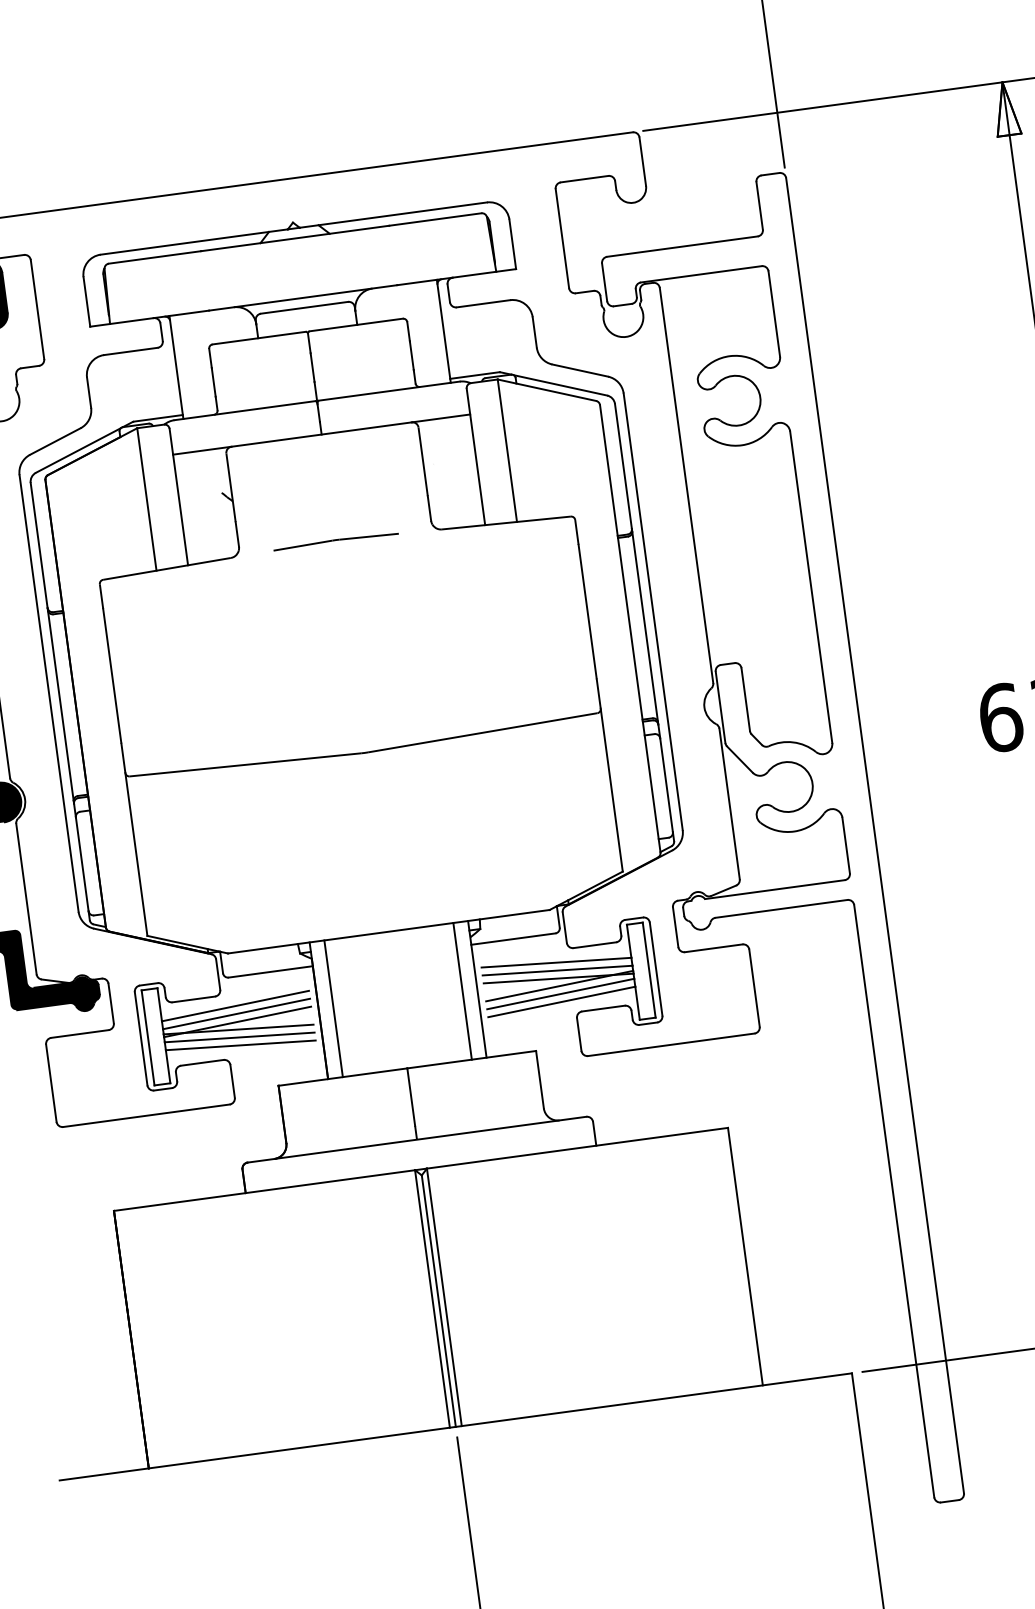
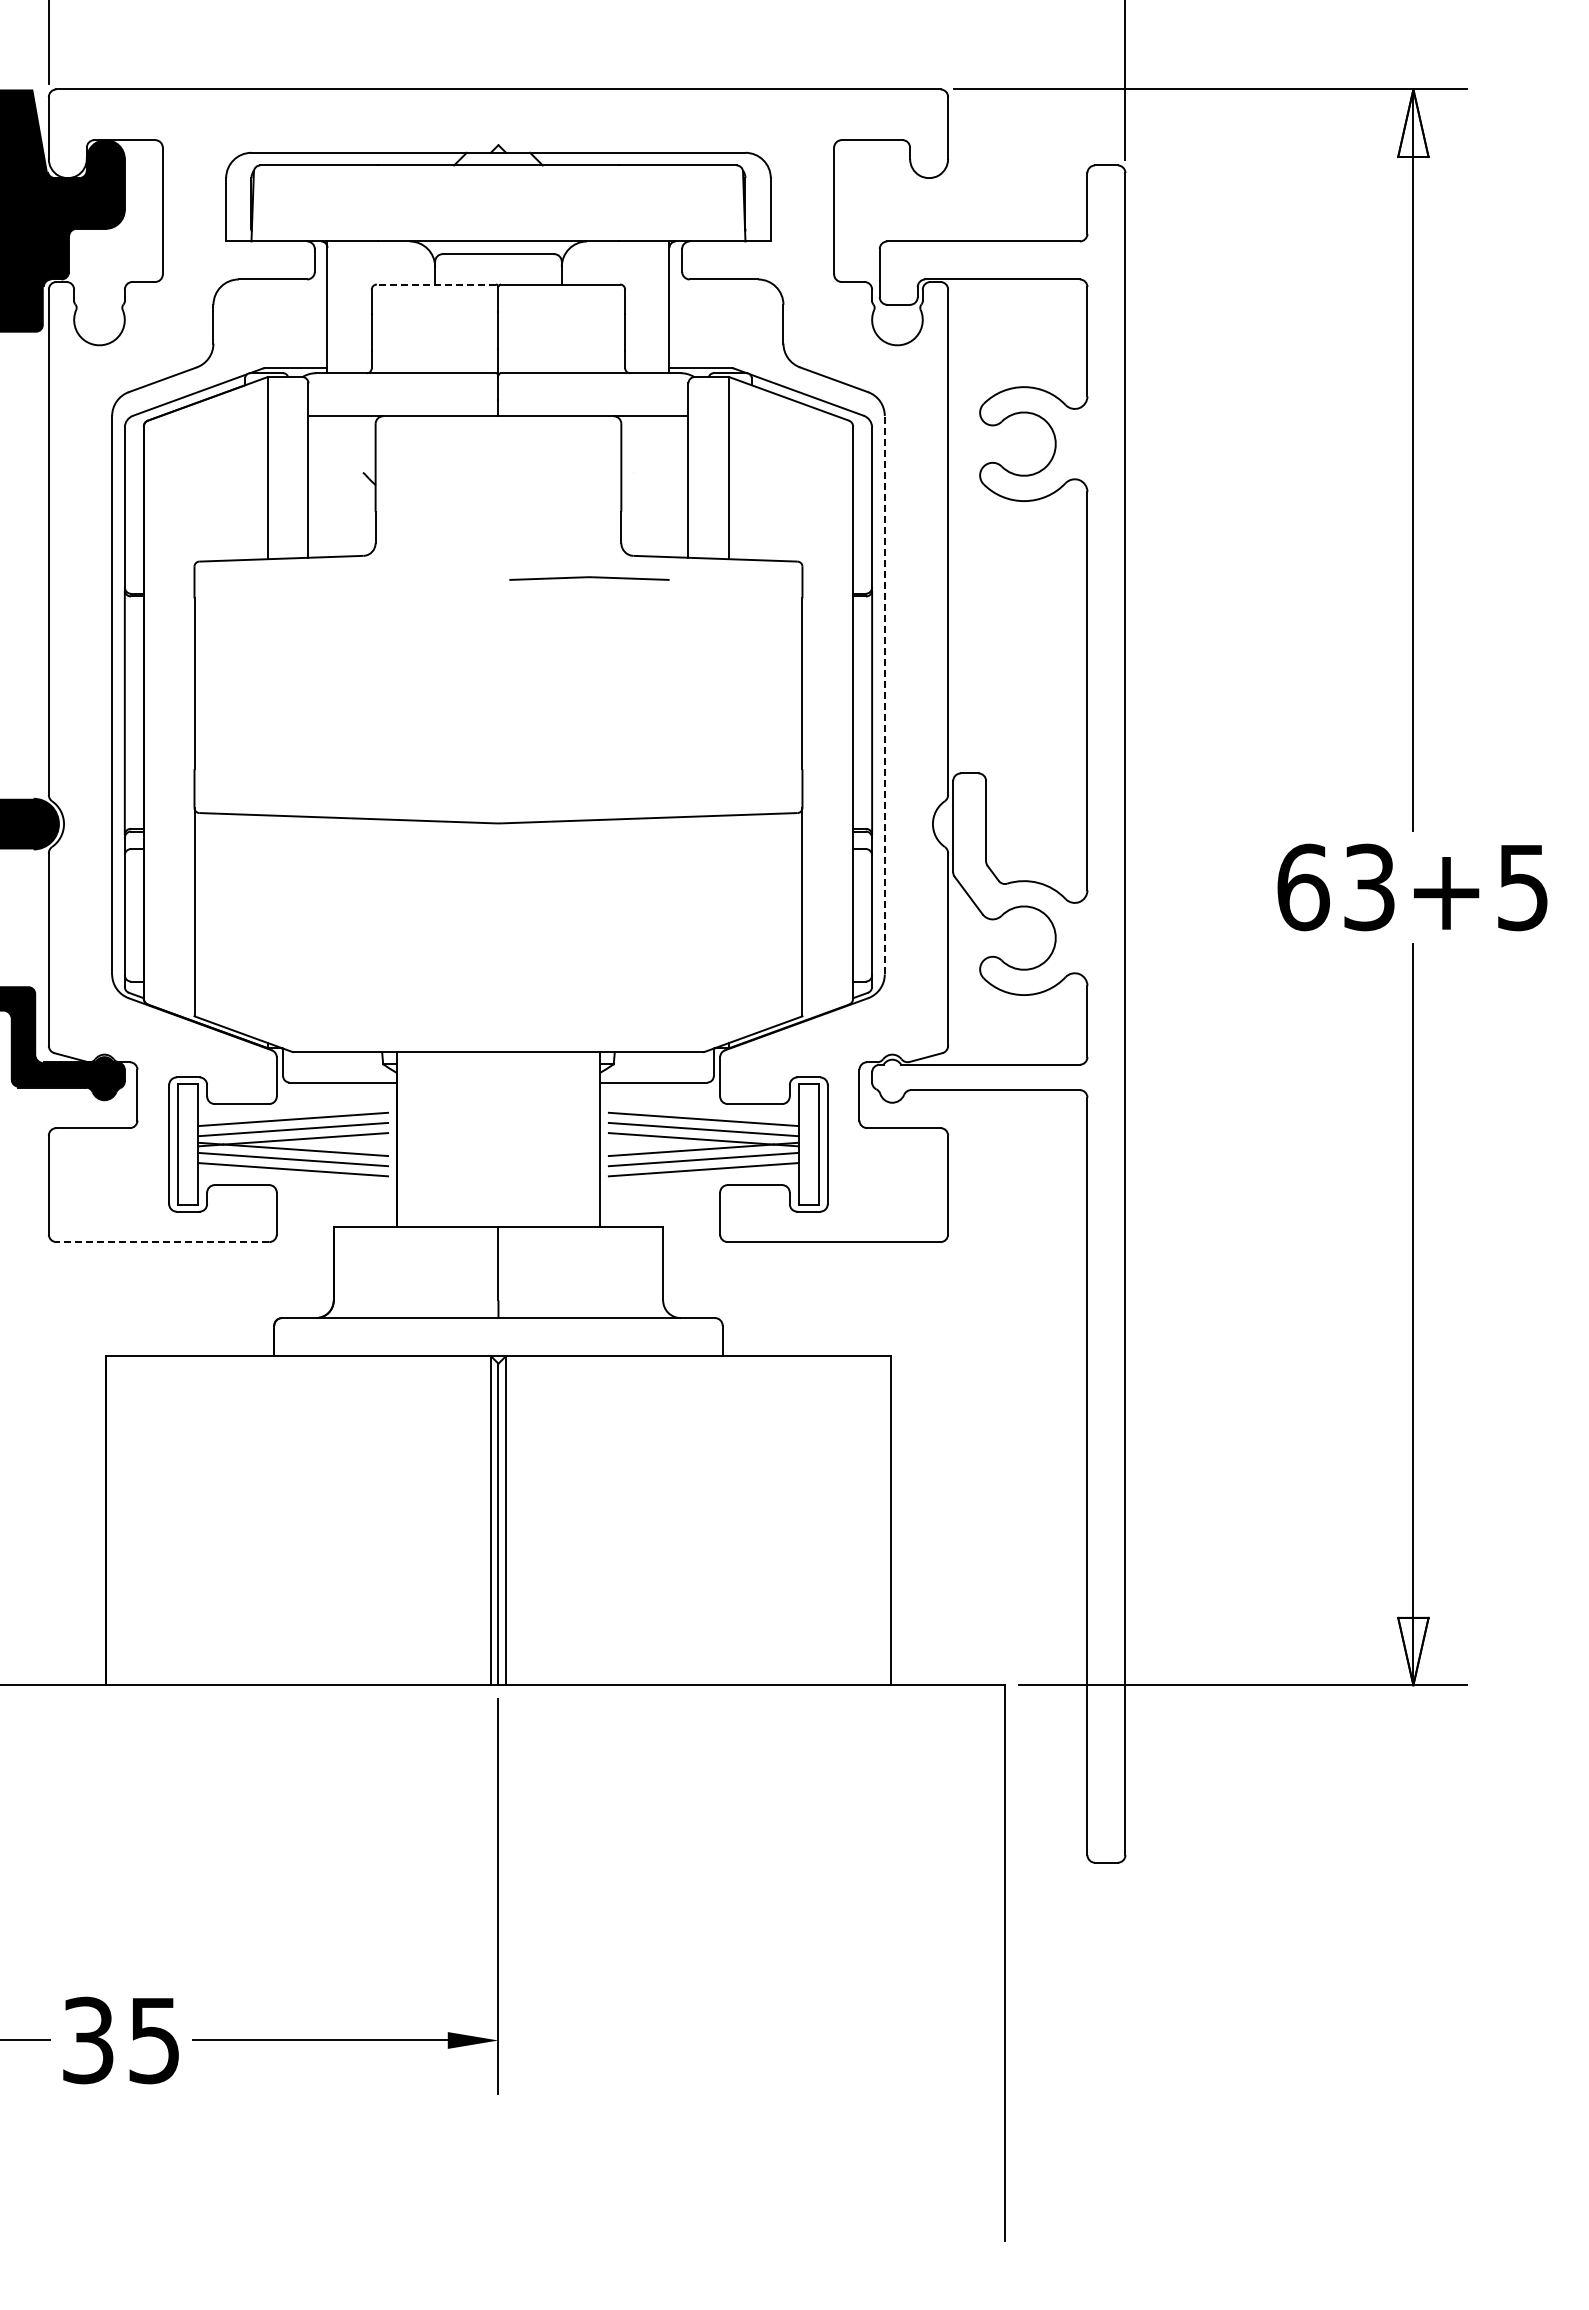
line: (259, 338) -> (436, 284), solid -> dashed
part: (336, 541) -> (589, 578), moved
line: (652, 611) -> (884, 694), solid -> dashed
line: (462, 991) -> (580, 1139), removed
line: (334, 1008) -> (416, 1139), removed
line: (146, 1116) -> (162, 1242), solid -> dashed

